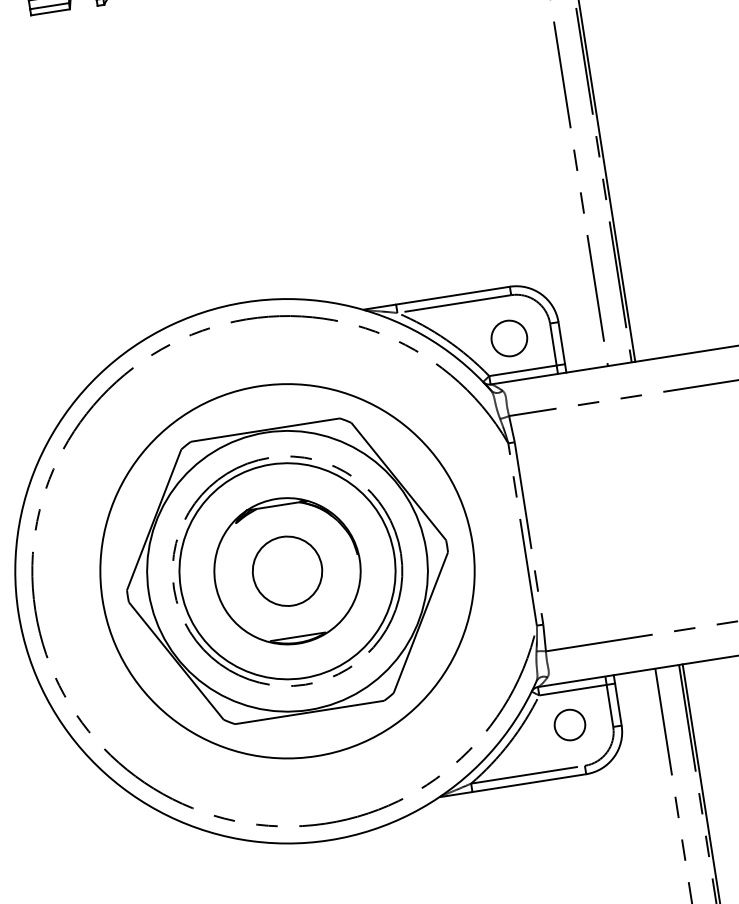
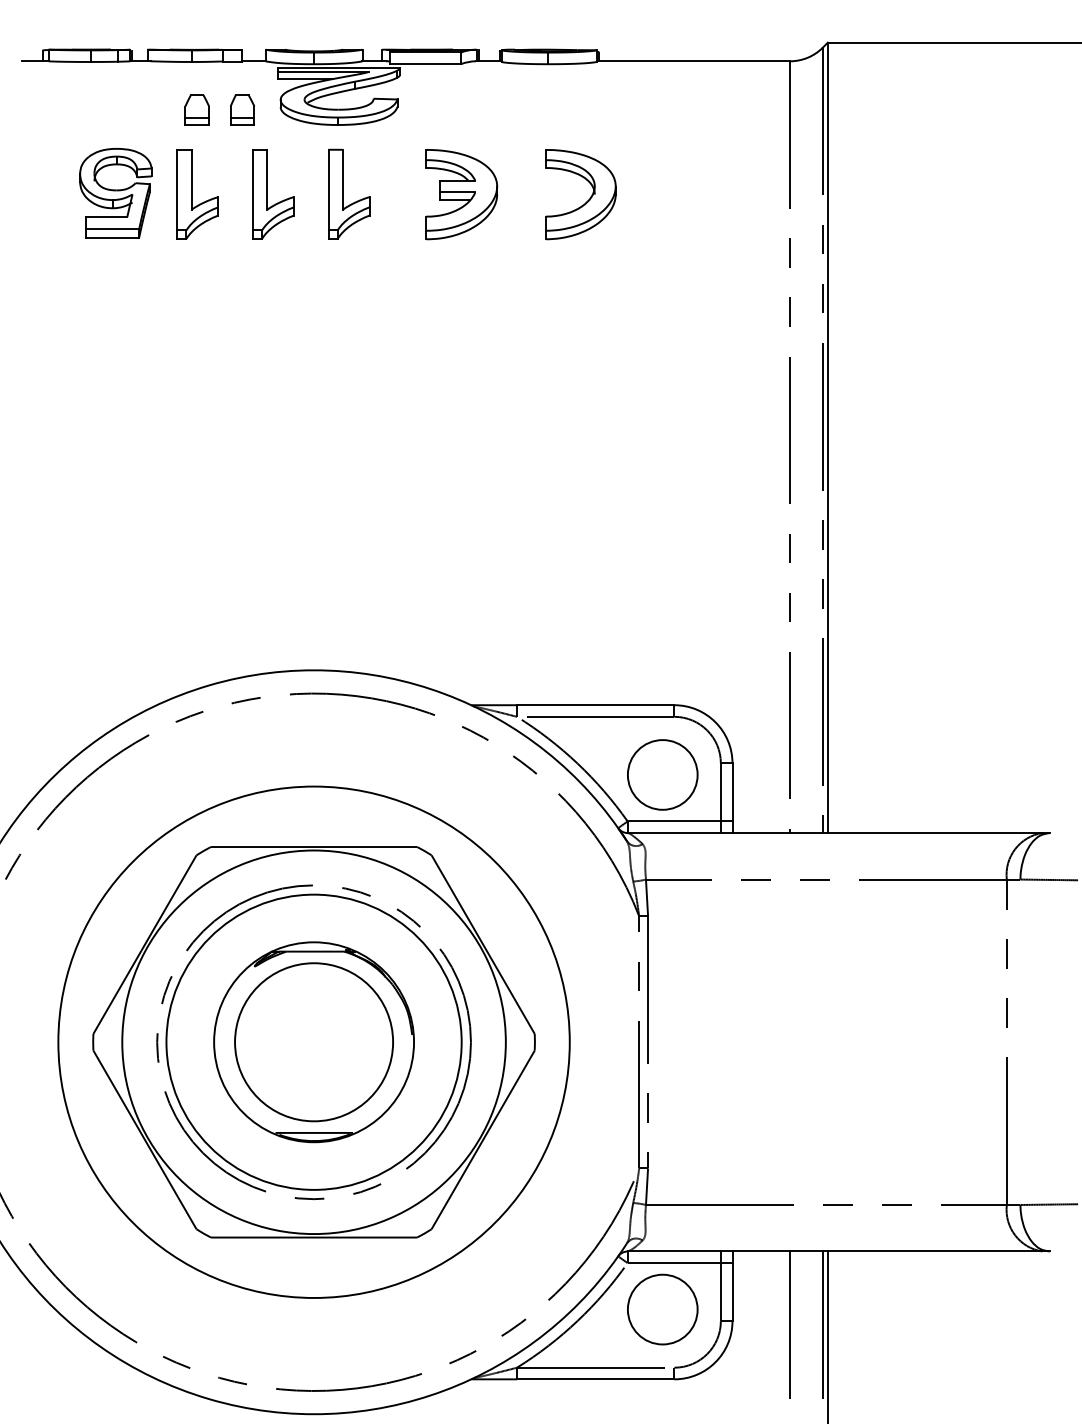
circle: (509, 338) -> (662, 774), size x1.43
circle: (287, 571) -> (314, 1042), size x1.67
circle: (569, 725) -> (662, 1309), size x1.67

